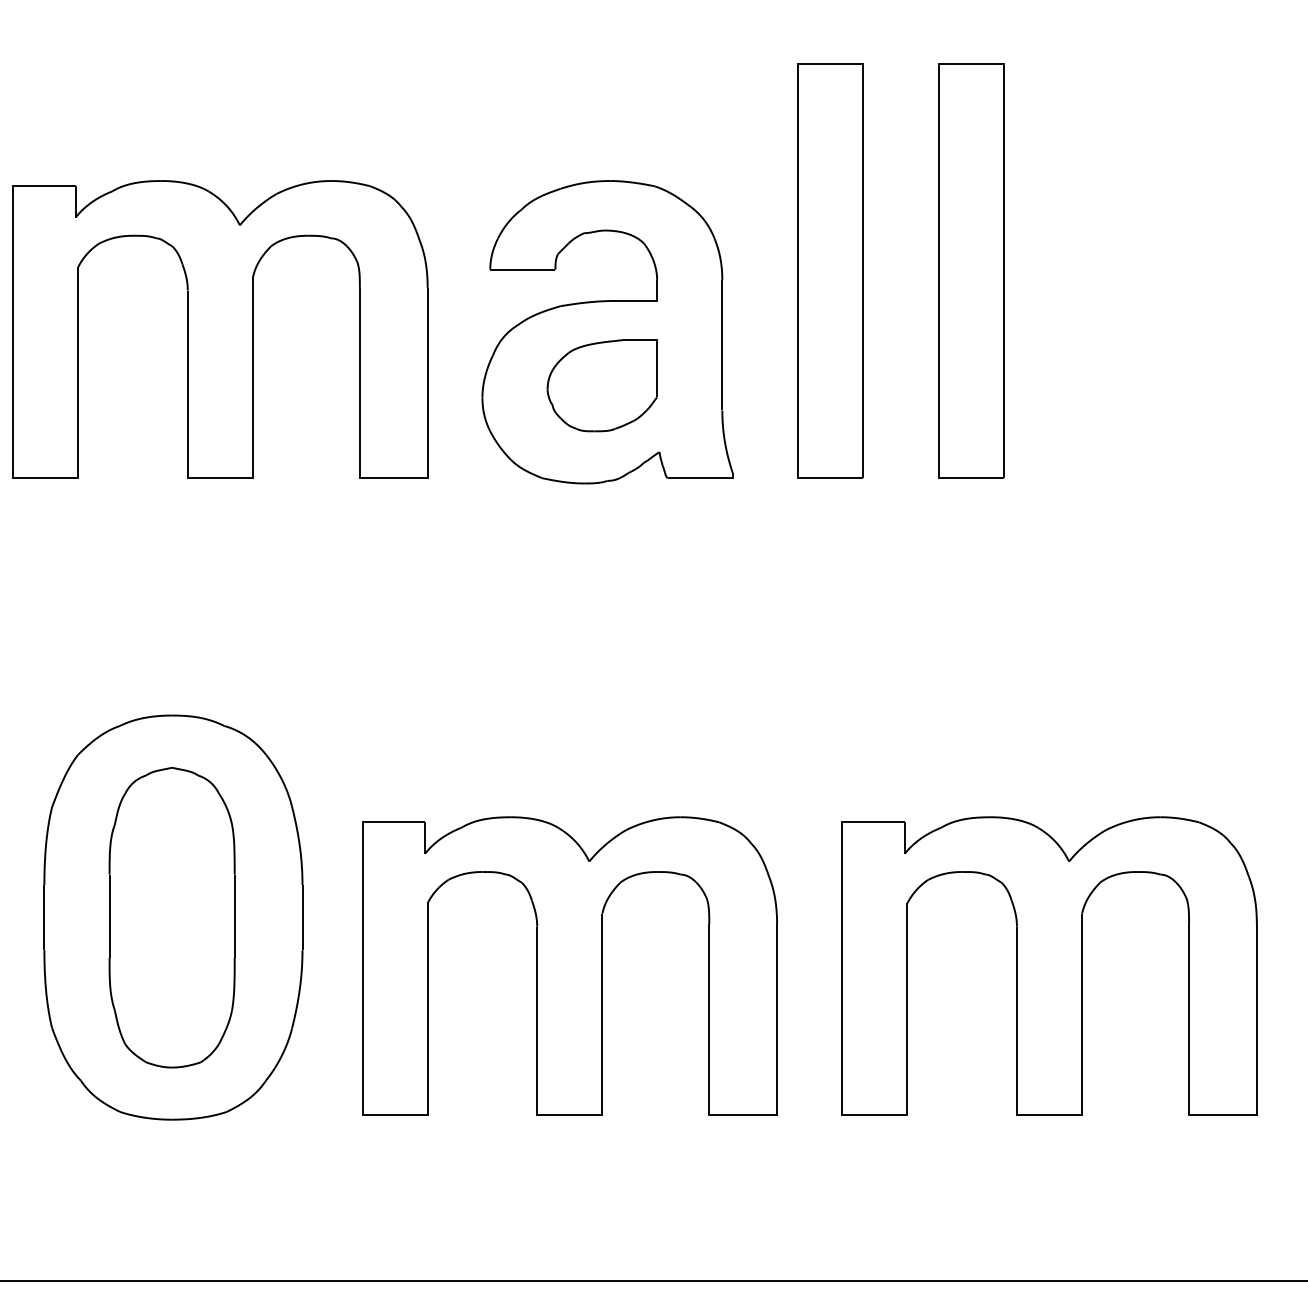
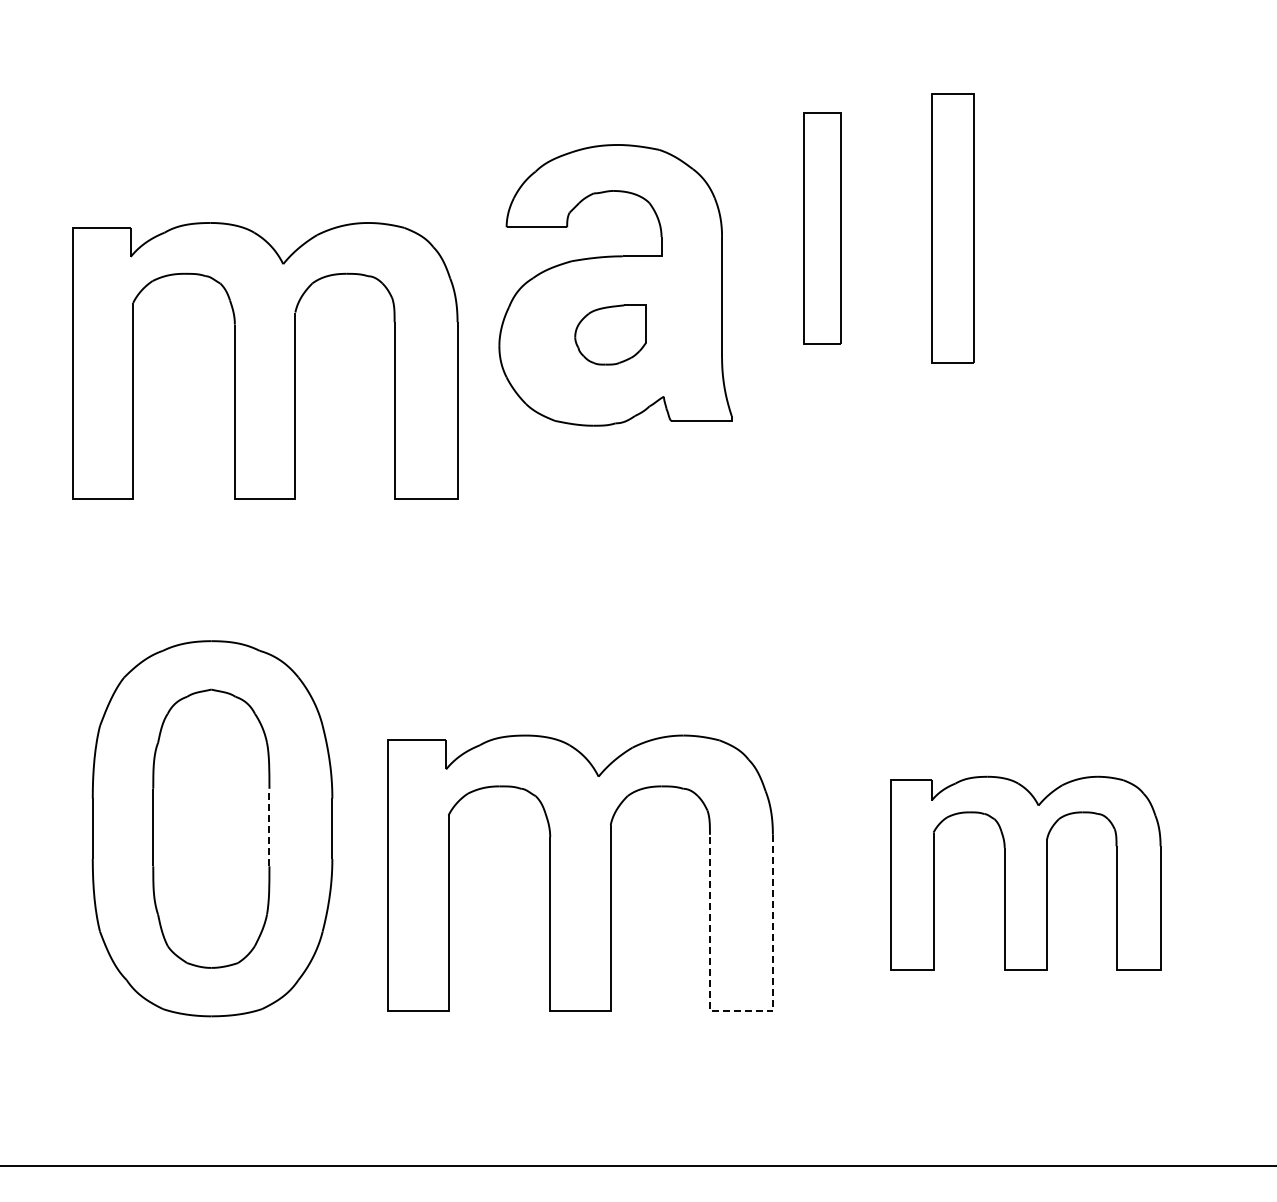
part: (830, 270) -> (822, 228), size x0.6
part: (970, 270) -> (952, 228), size x0.7
part: (220, 329) -> (265, 360), moved
part: (602, 385) -> (610, 334), size x0.7
line: (234, 916) -> (269, 827), solid -> dashed
part: (1049, 964) -> (1025, 872), size x0.7
line: (742, 1114) -> (740, 1011), solid -> dashed

